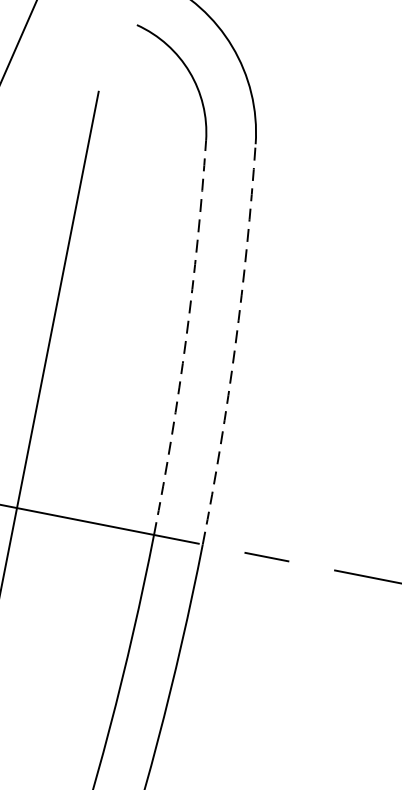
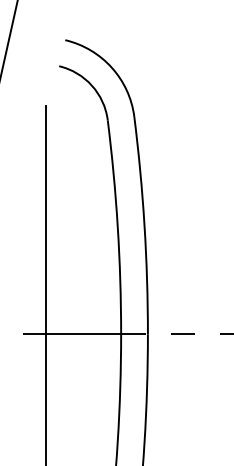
arc: (185, 339) -> (117, 227), dashed -> solid
arc: (235, 345) -> (144, 225), dashed -> solid

